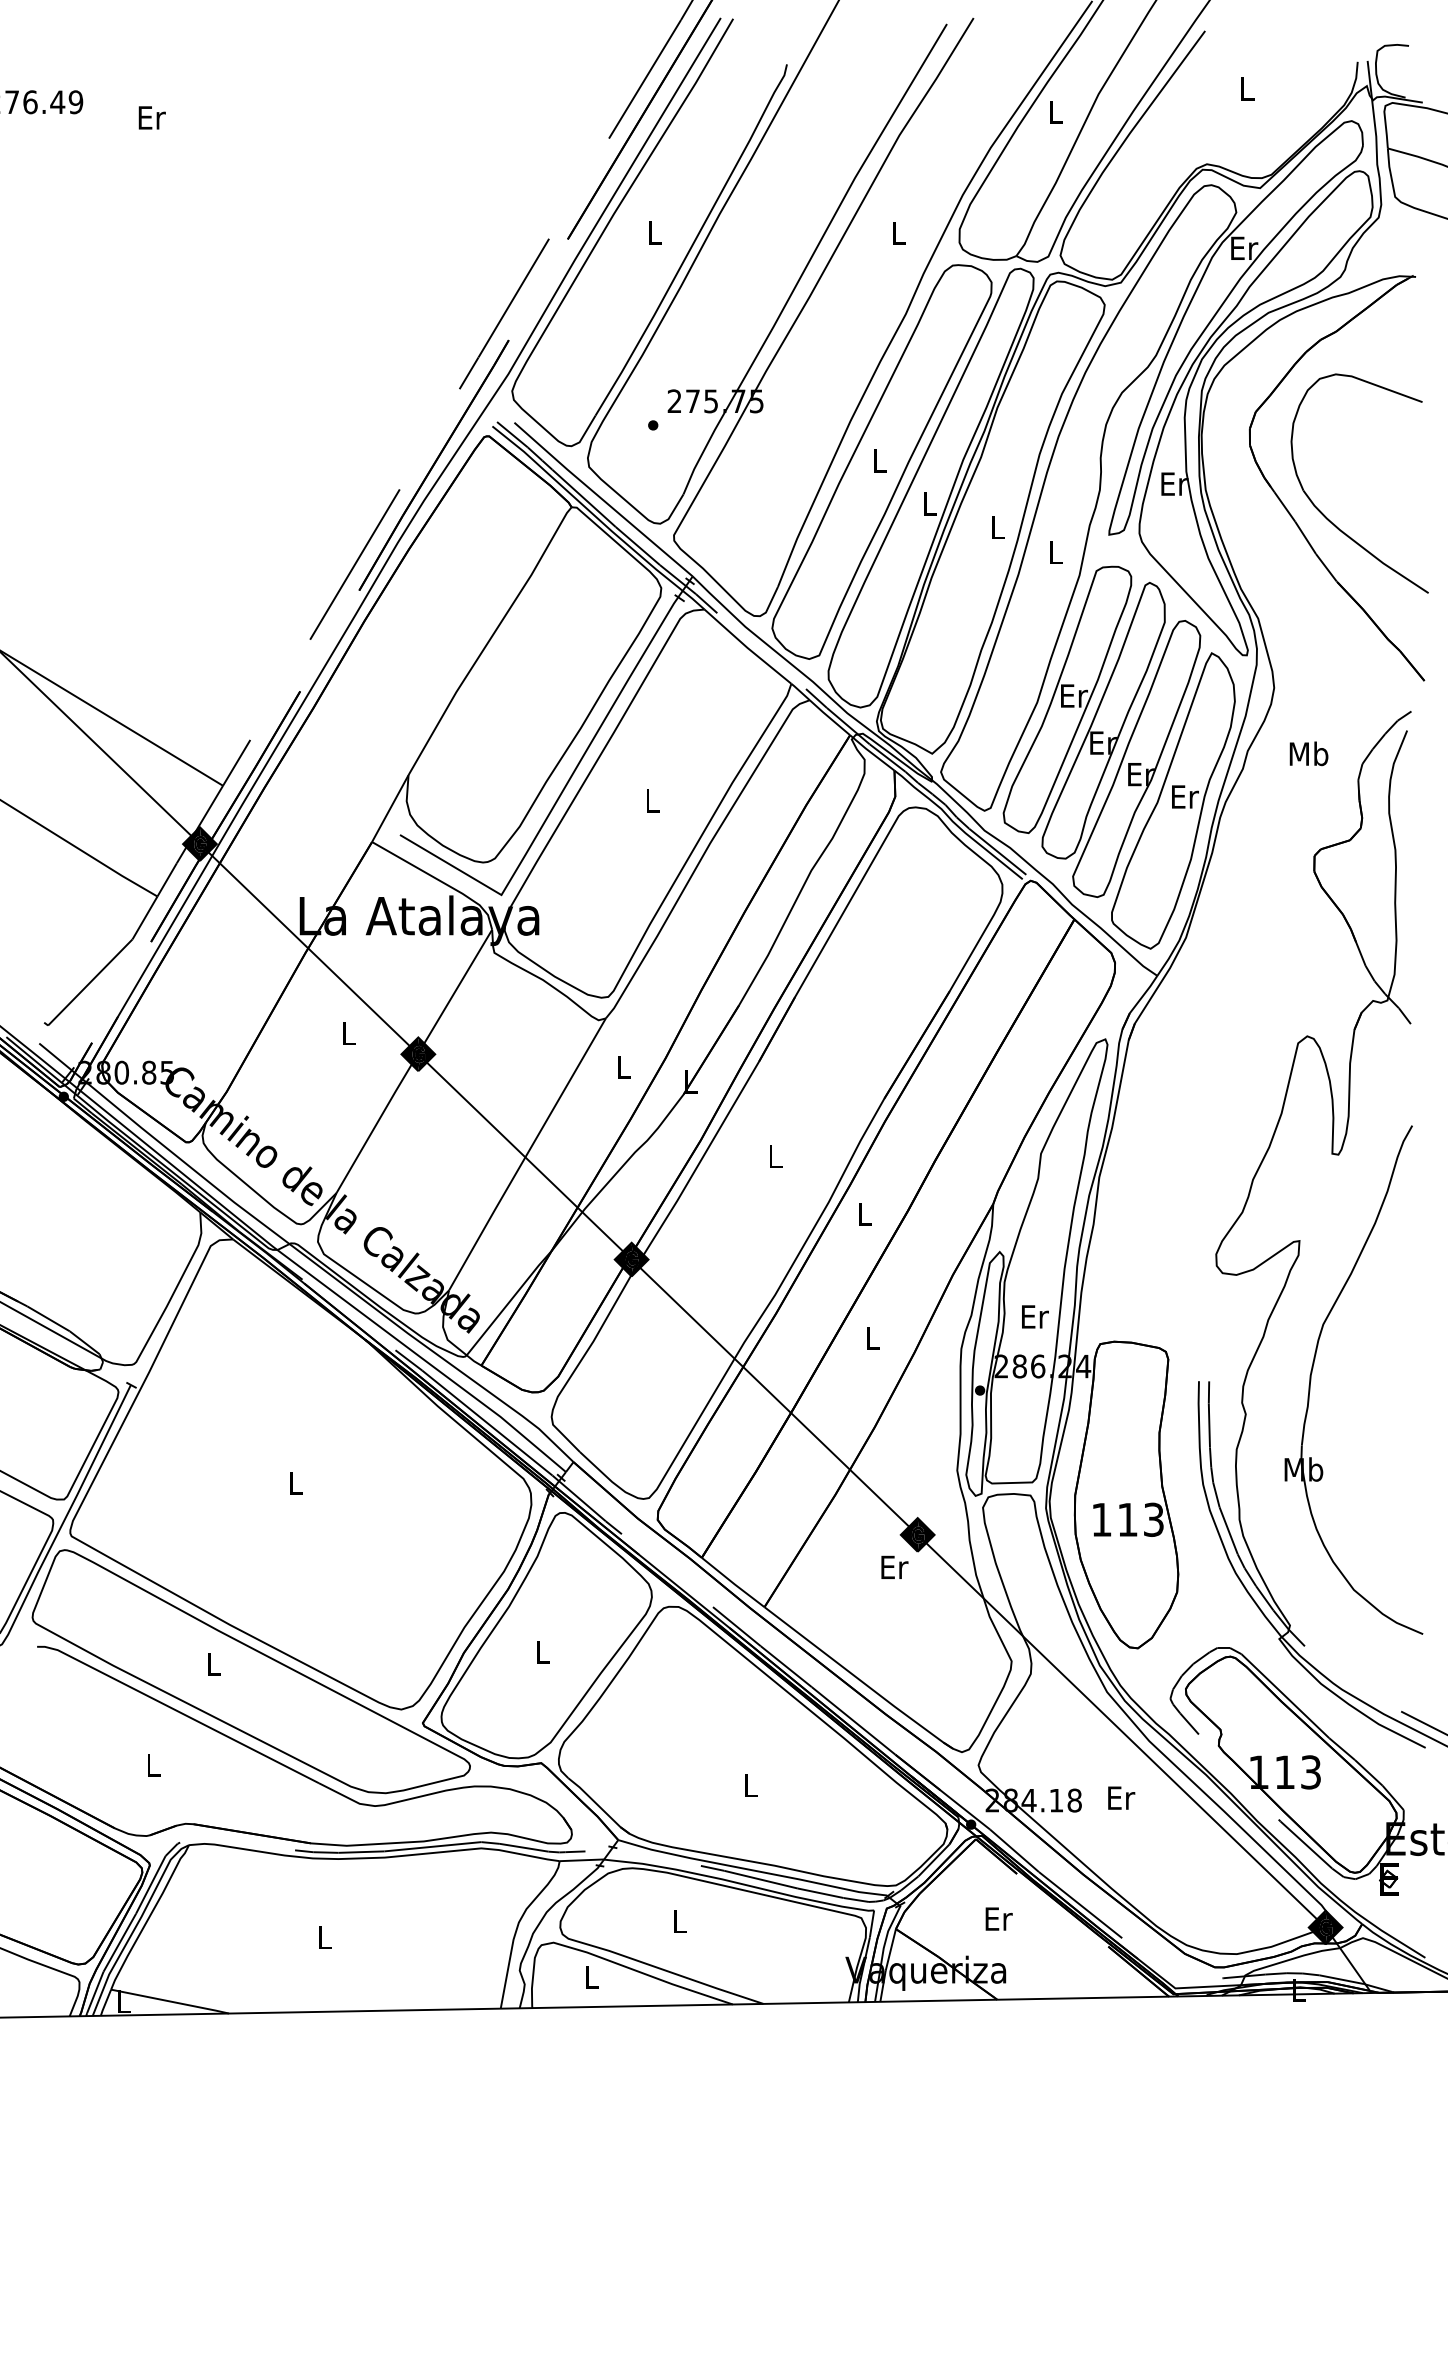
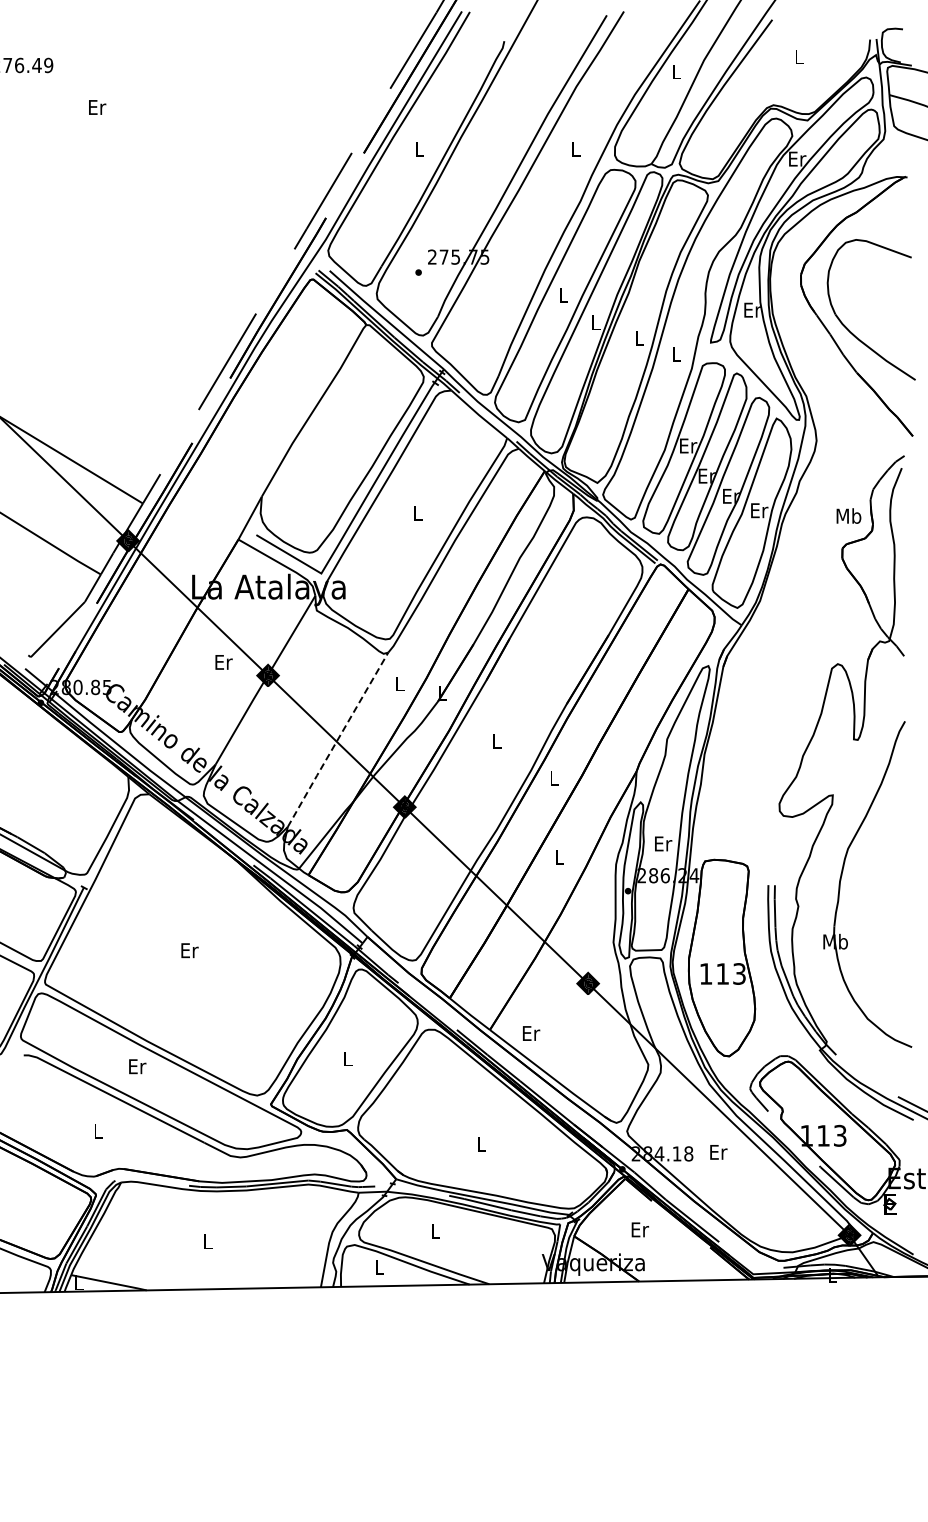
text: (152, 117) -> (97, 107), moved
text: (1308, 752) -> (848, 515), moved
text: (348, 1033) -> (223, 662), L -> Er
line: (526, 1155) -> (337, 740), solid -> dashed
text: (295, 1483) -> (189, 950), L -> Er
text: (894, 1567) -> (531, 1033), moved
text: (214, 1664) -> (137, 1066), L -> Er

